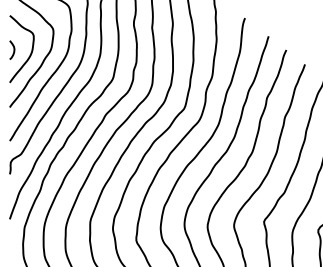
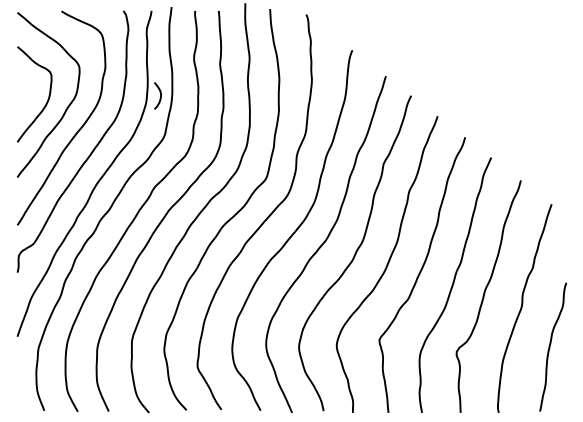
curve: (13, 51) -> (159, 97), moved

